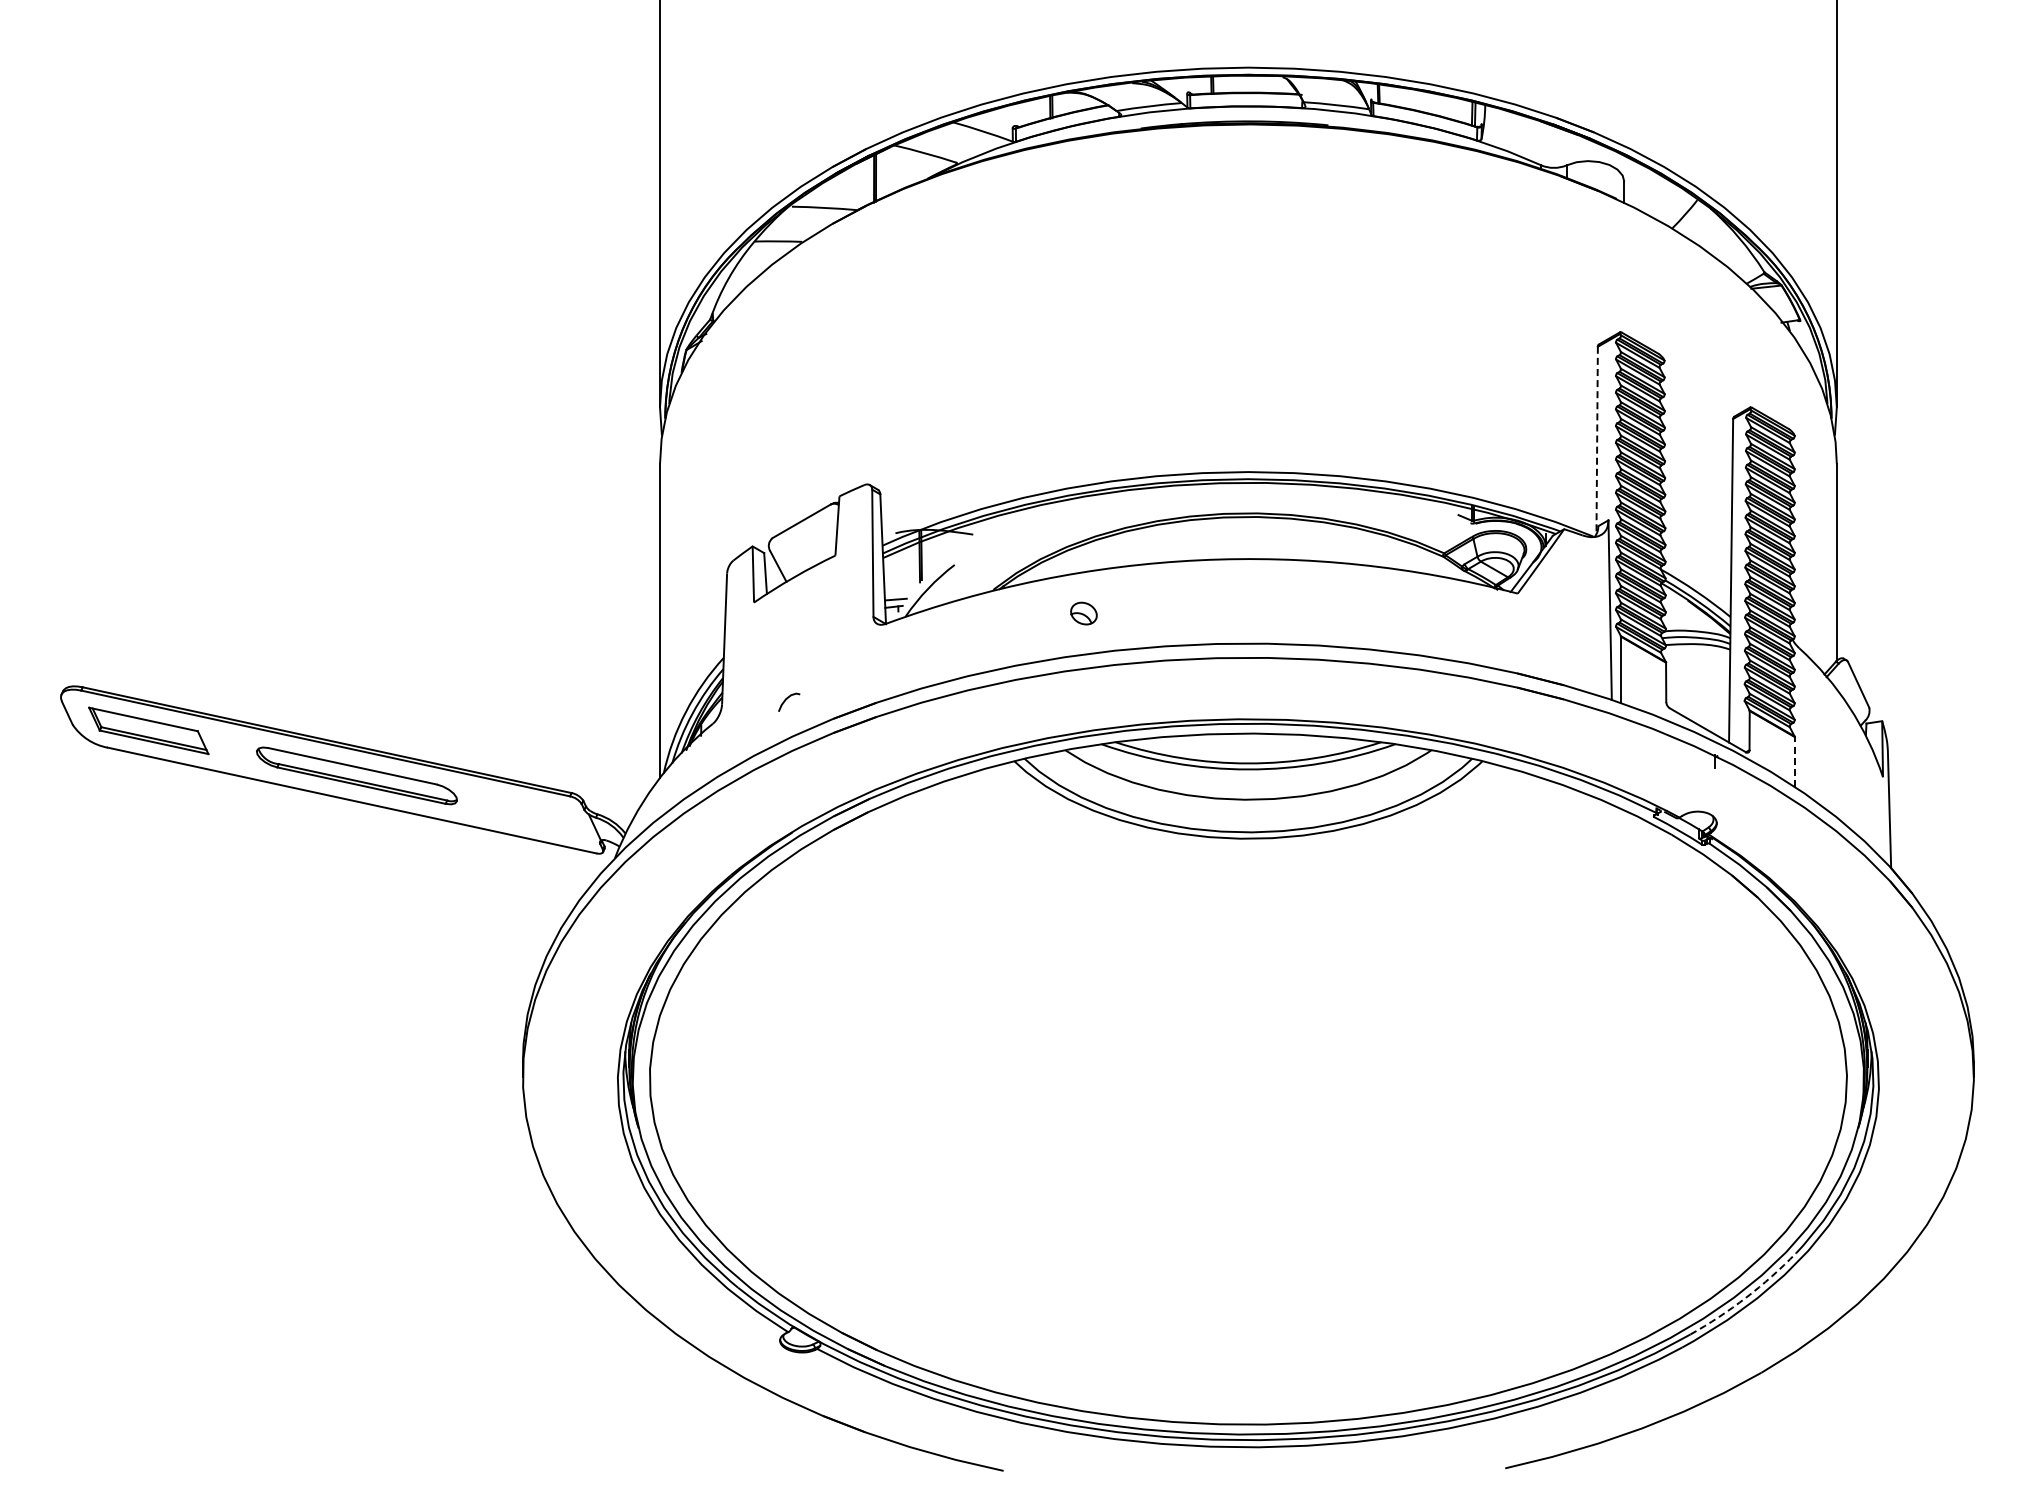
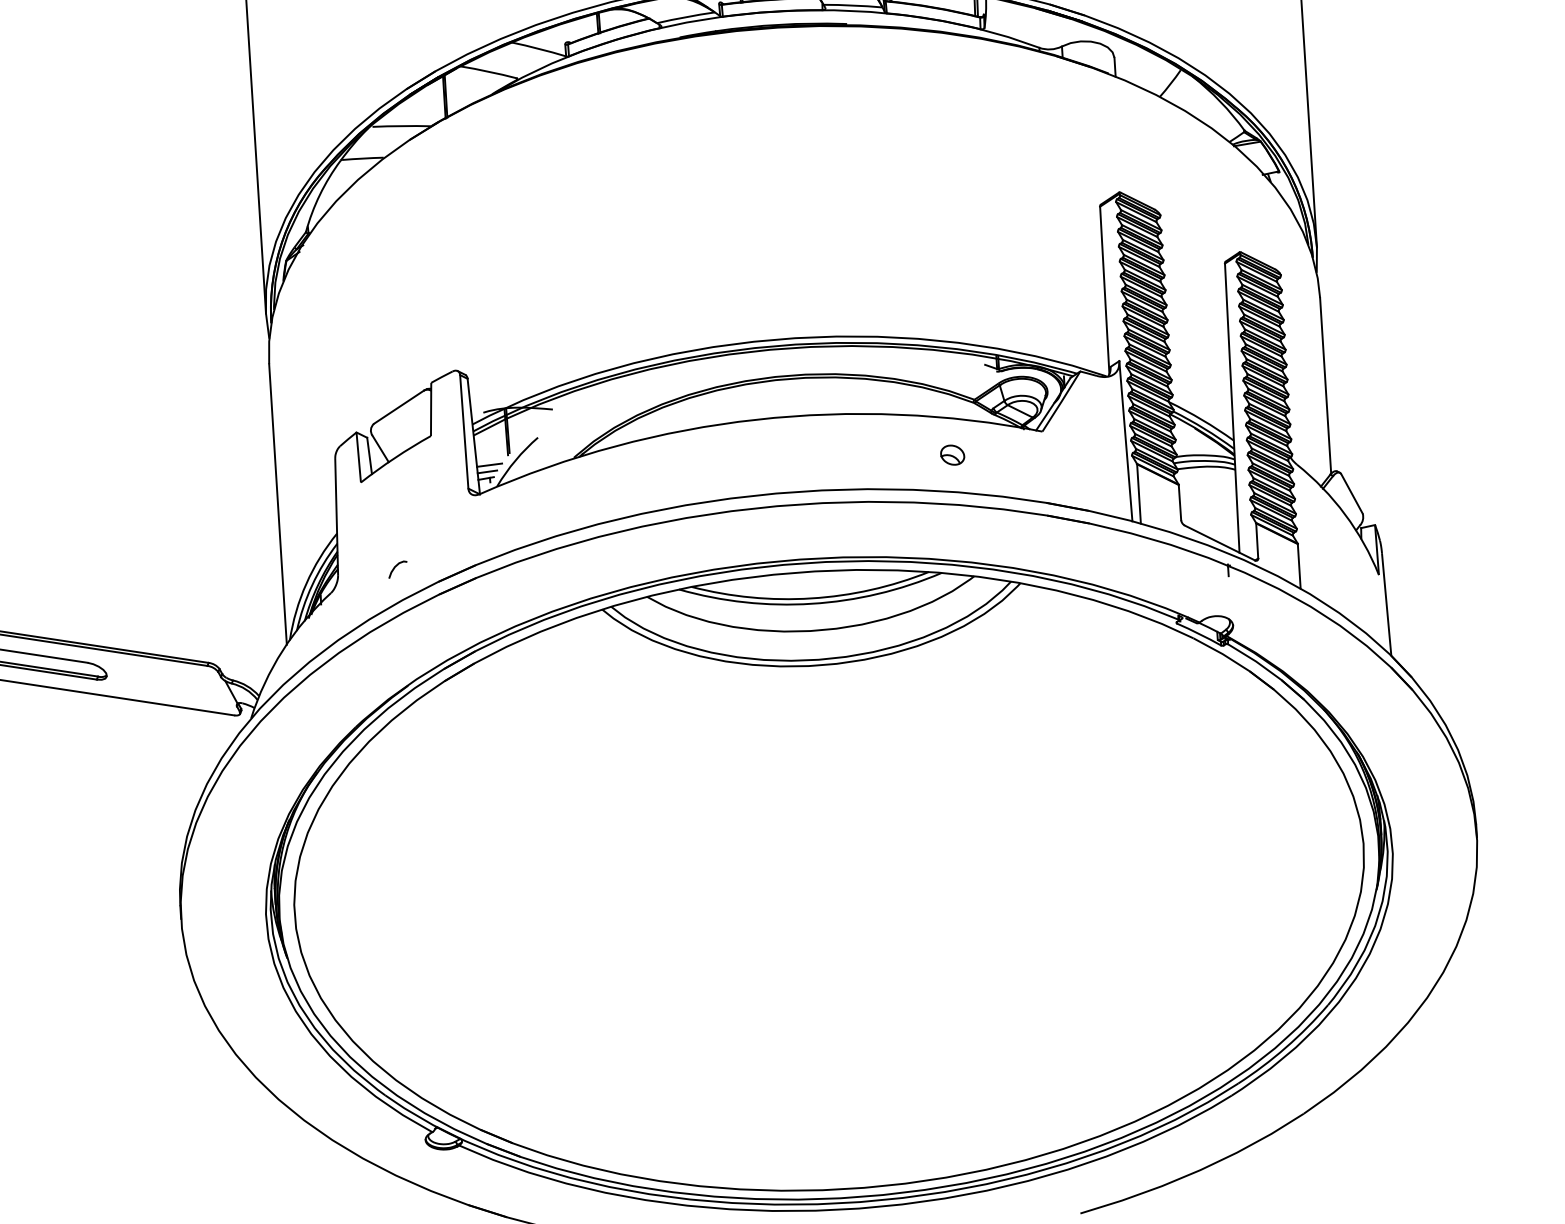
line: (1597, 440) -> (1105, 290), dashed -> solid
line: (898, 592) -> (489, 465), added
part: (1083, 613) -> (952, 455), moved
line: (1794, 761) -> (1299, 566), dashed -> solid
arc: (1746, 1297) -> (1286, 1047), dashed -> solid

